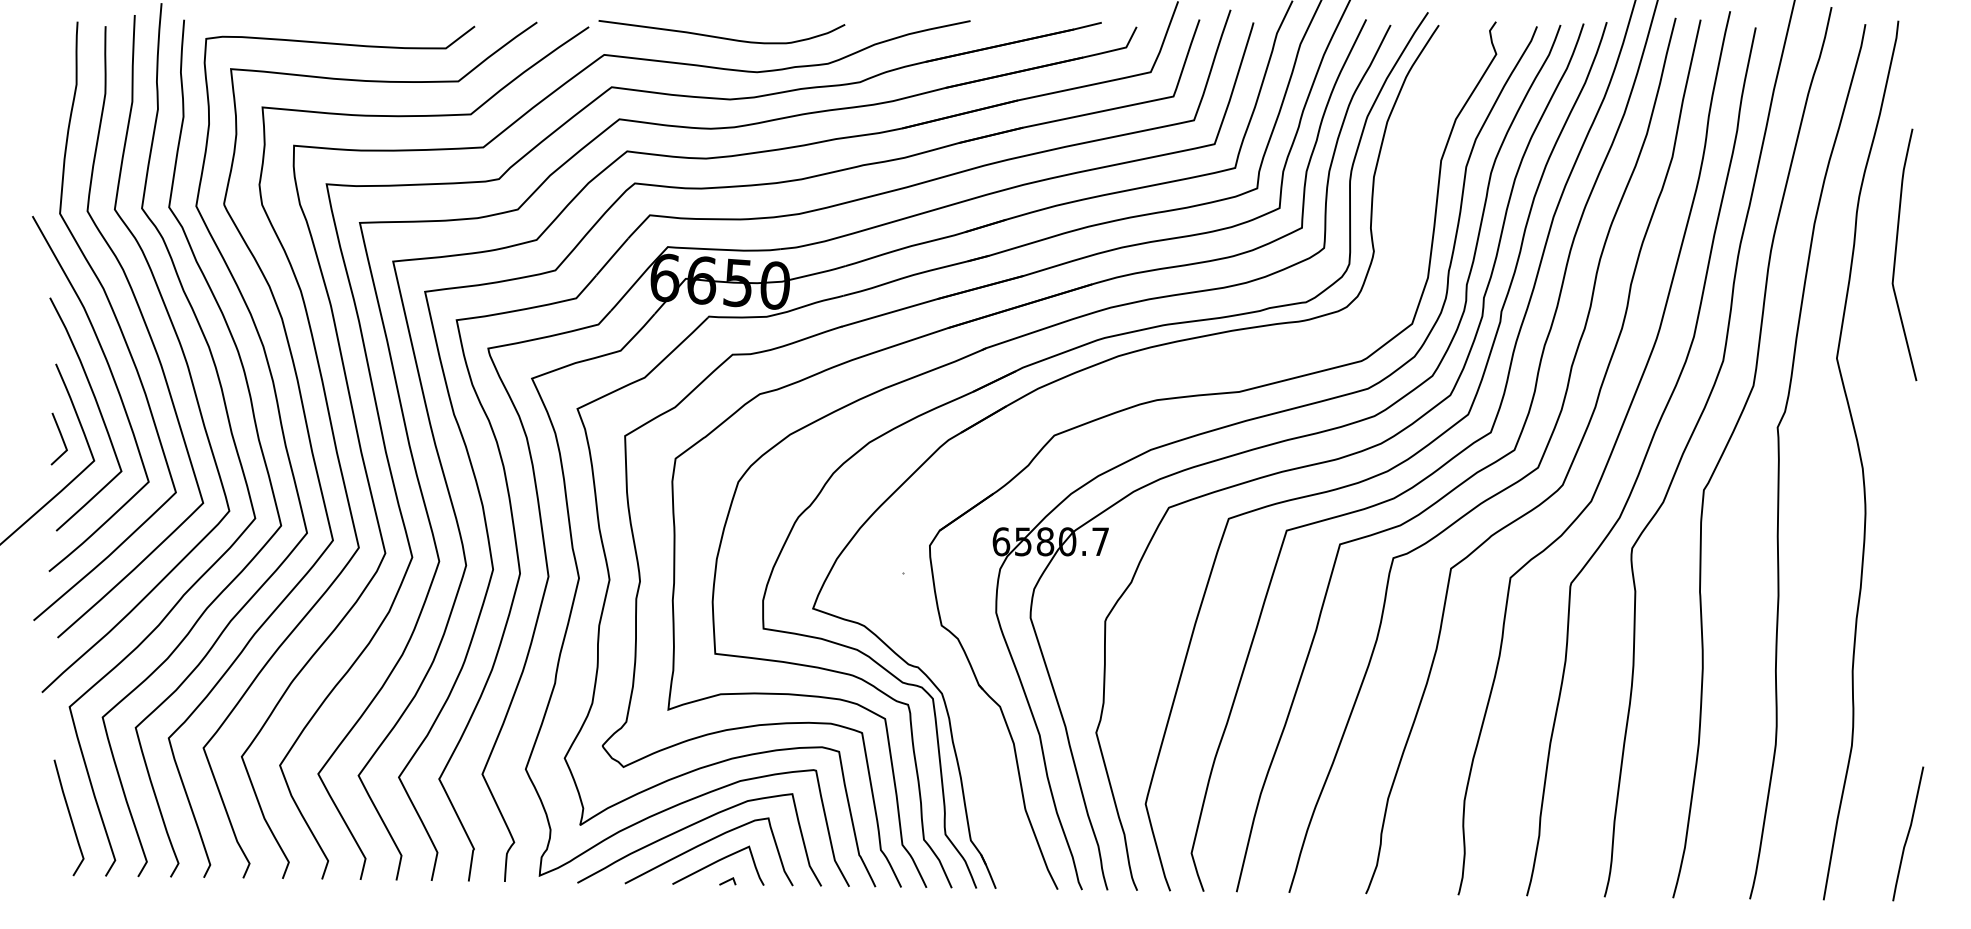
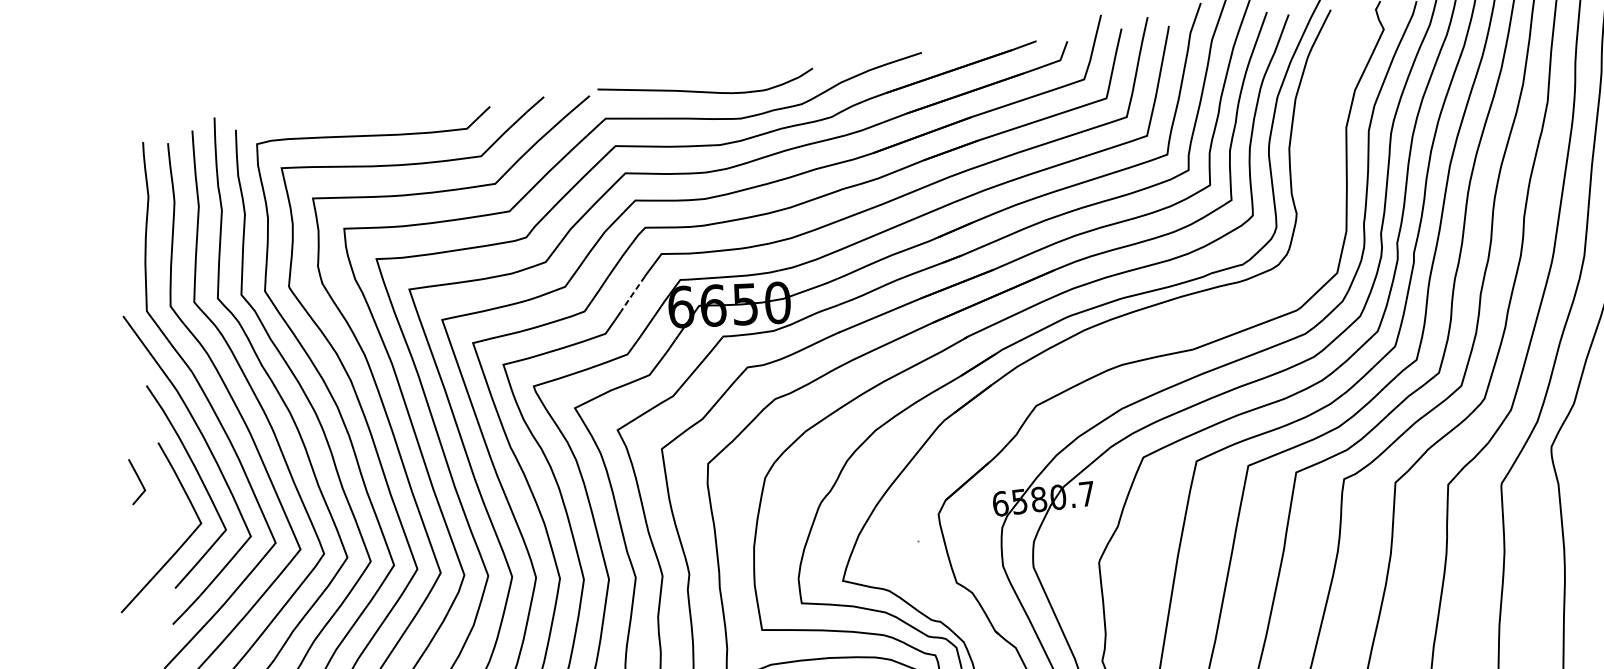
line: (611, 257) -> (632, 294), solid -> dashed
line: (60, 436) -> (138, 479), moved

